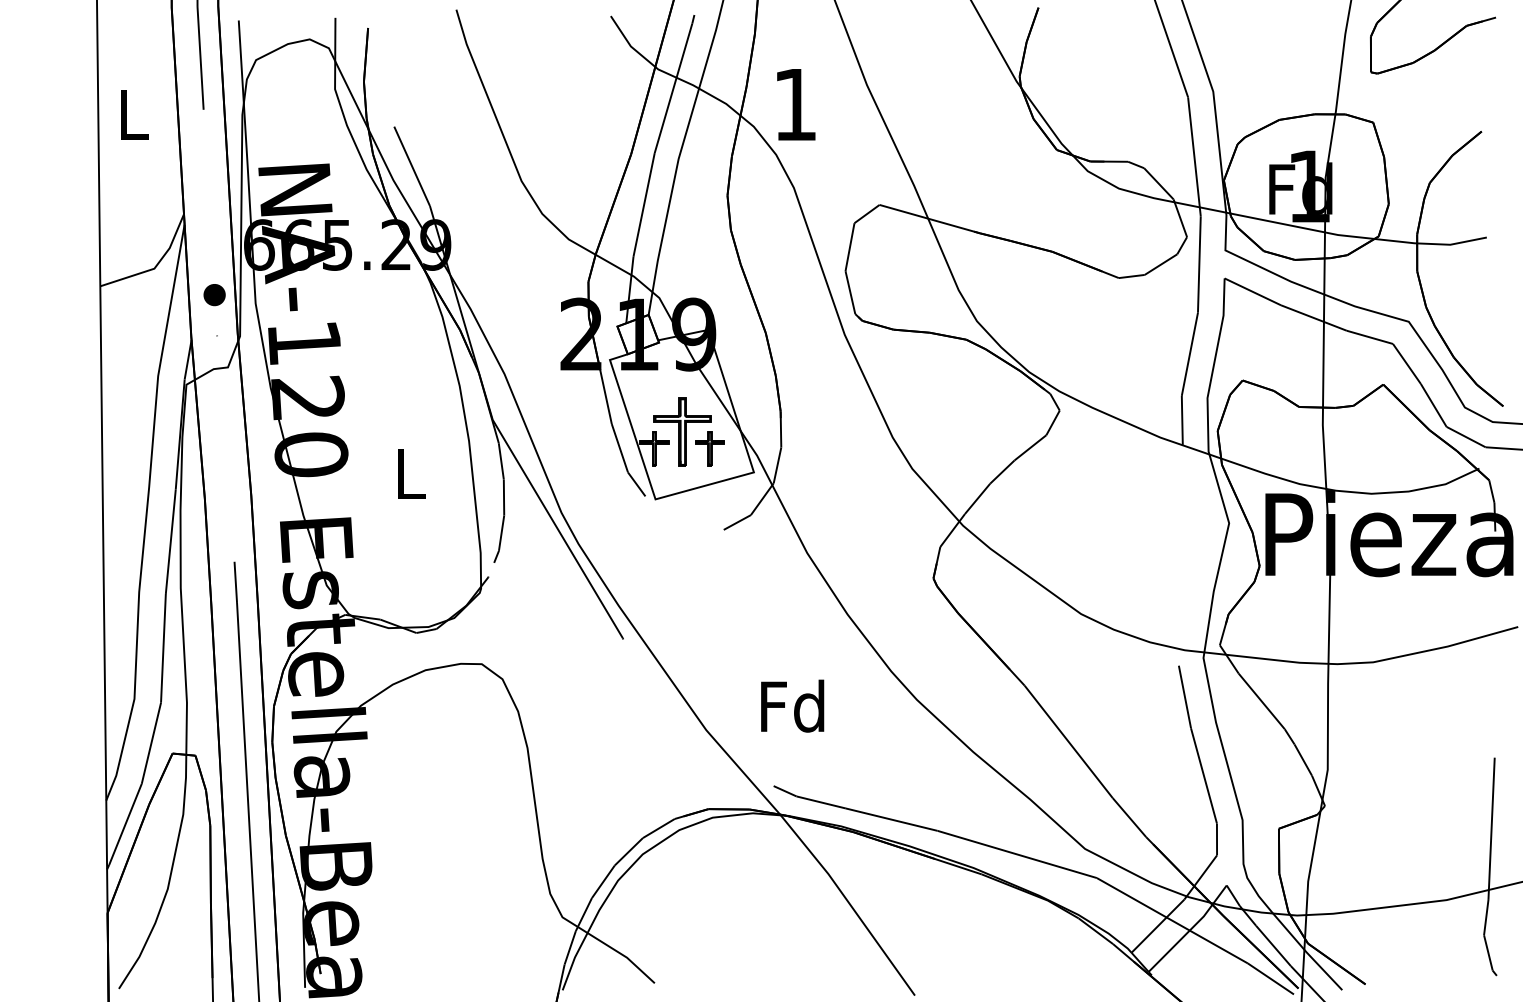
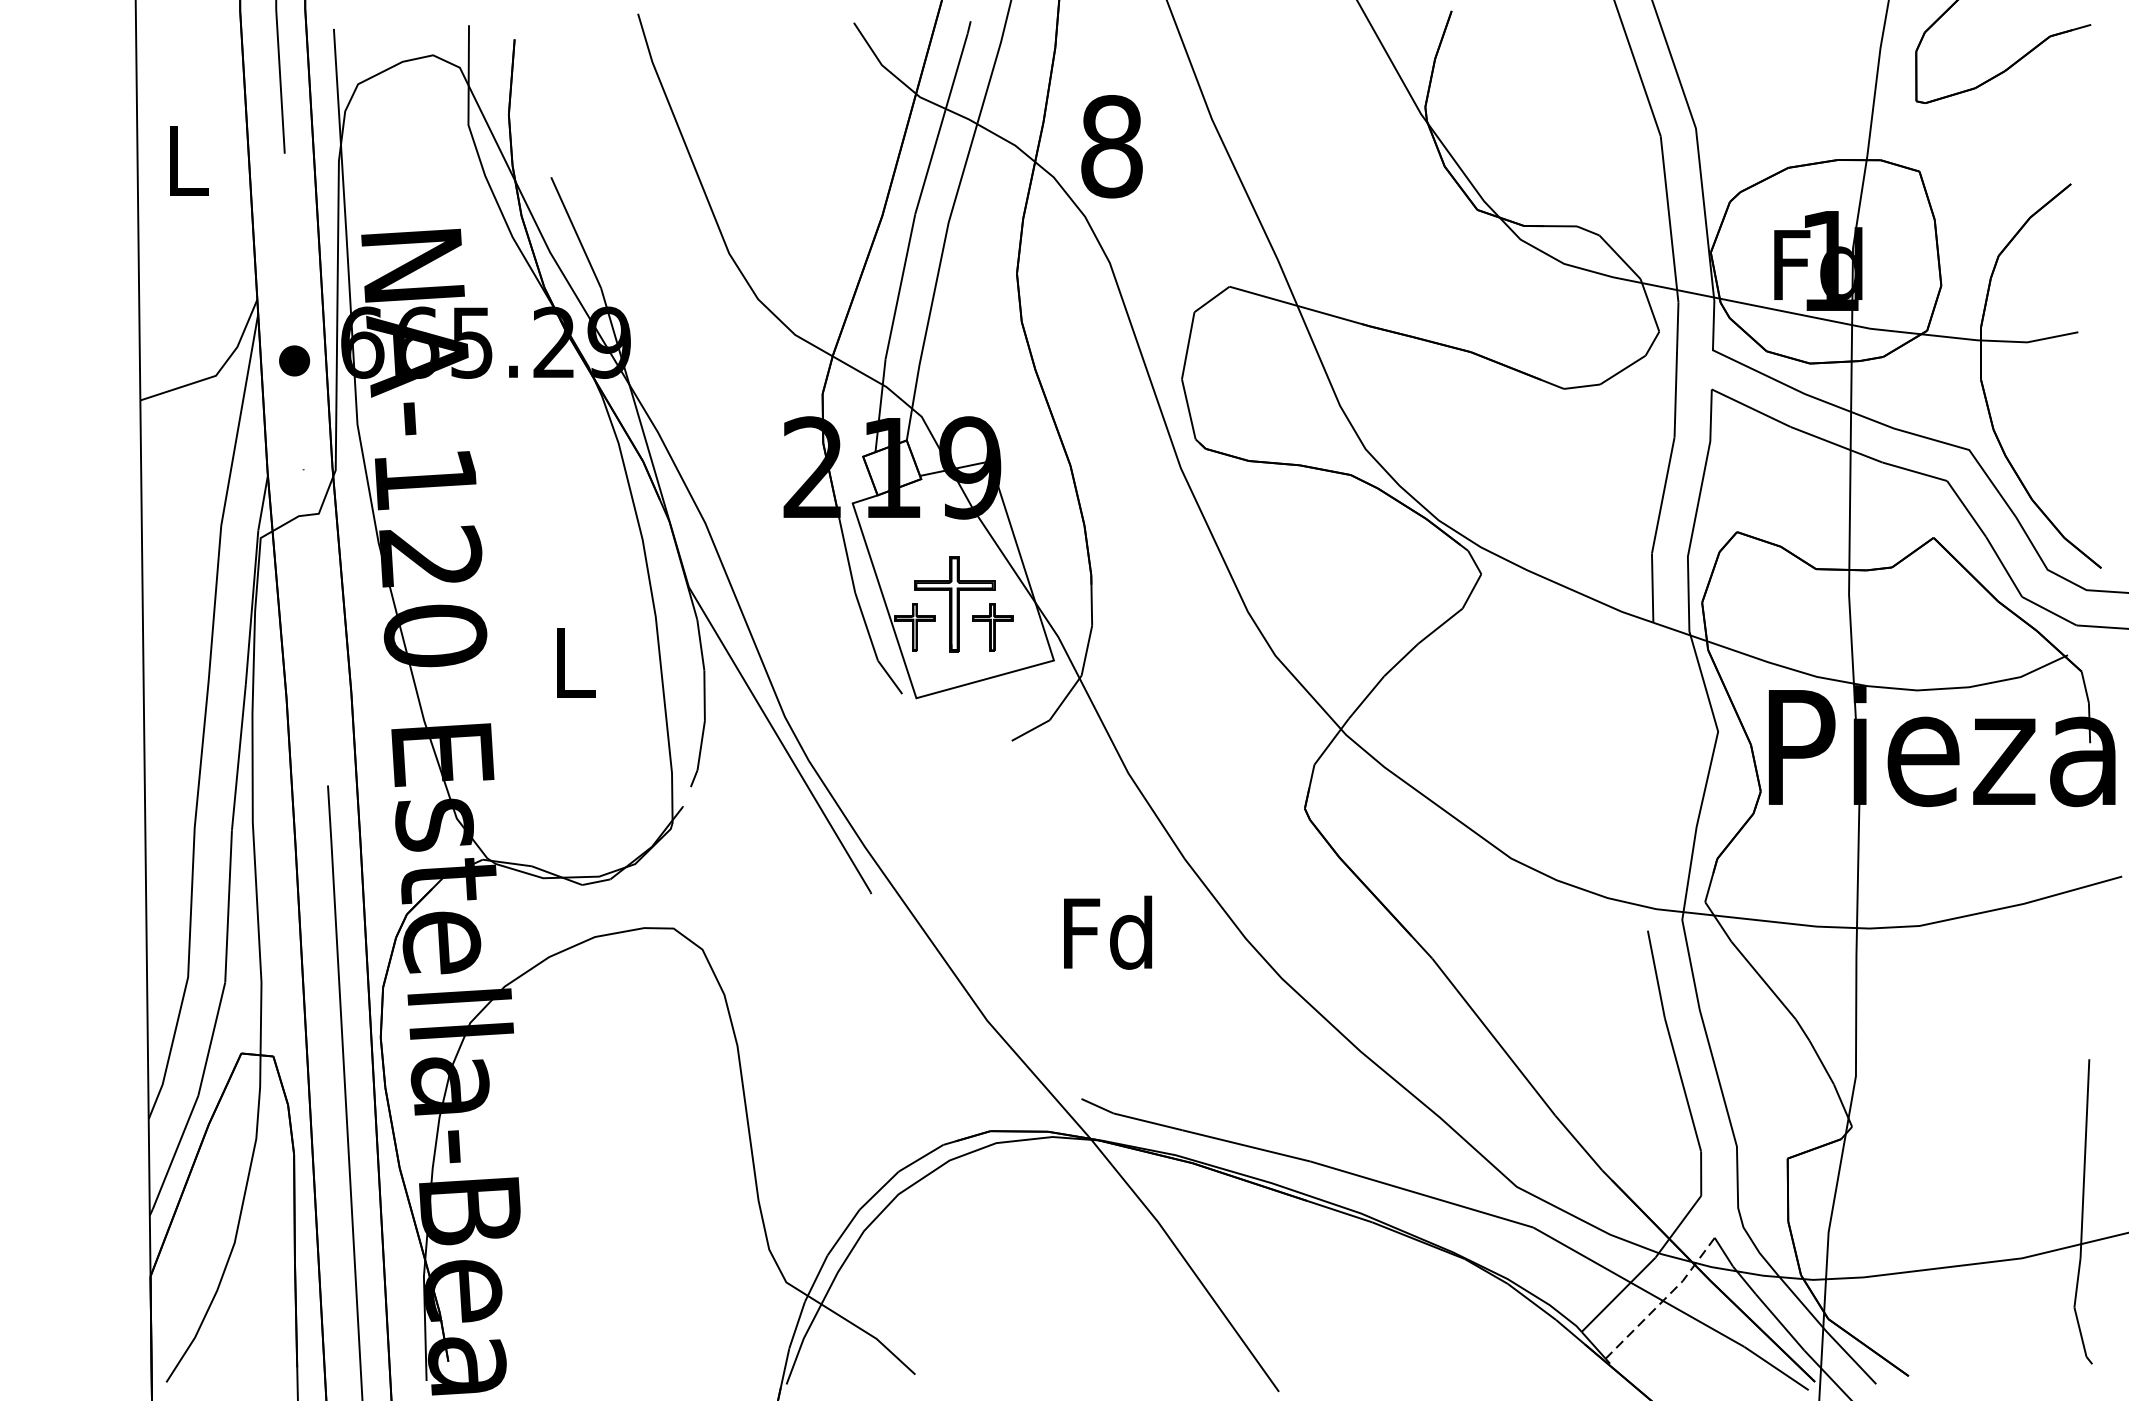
text: (795, 104) -> (1112, 146), 1 -> 8
part: (214, 295) -> (294, 361), moved
text: (792, 705) -> (1107, 931), moved
line: (1189, 930) -> (1662, 1300), solid -> dashed

